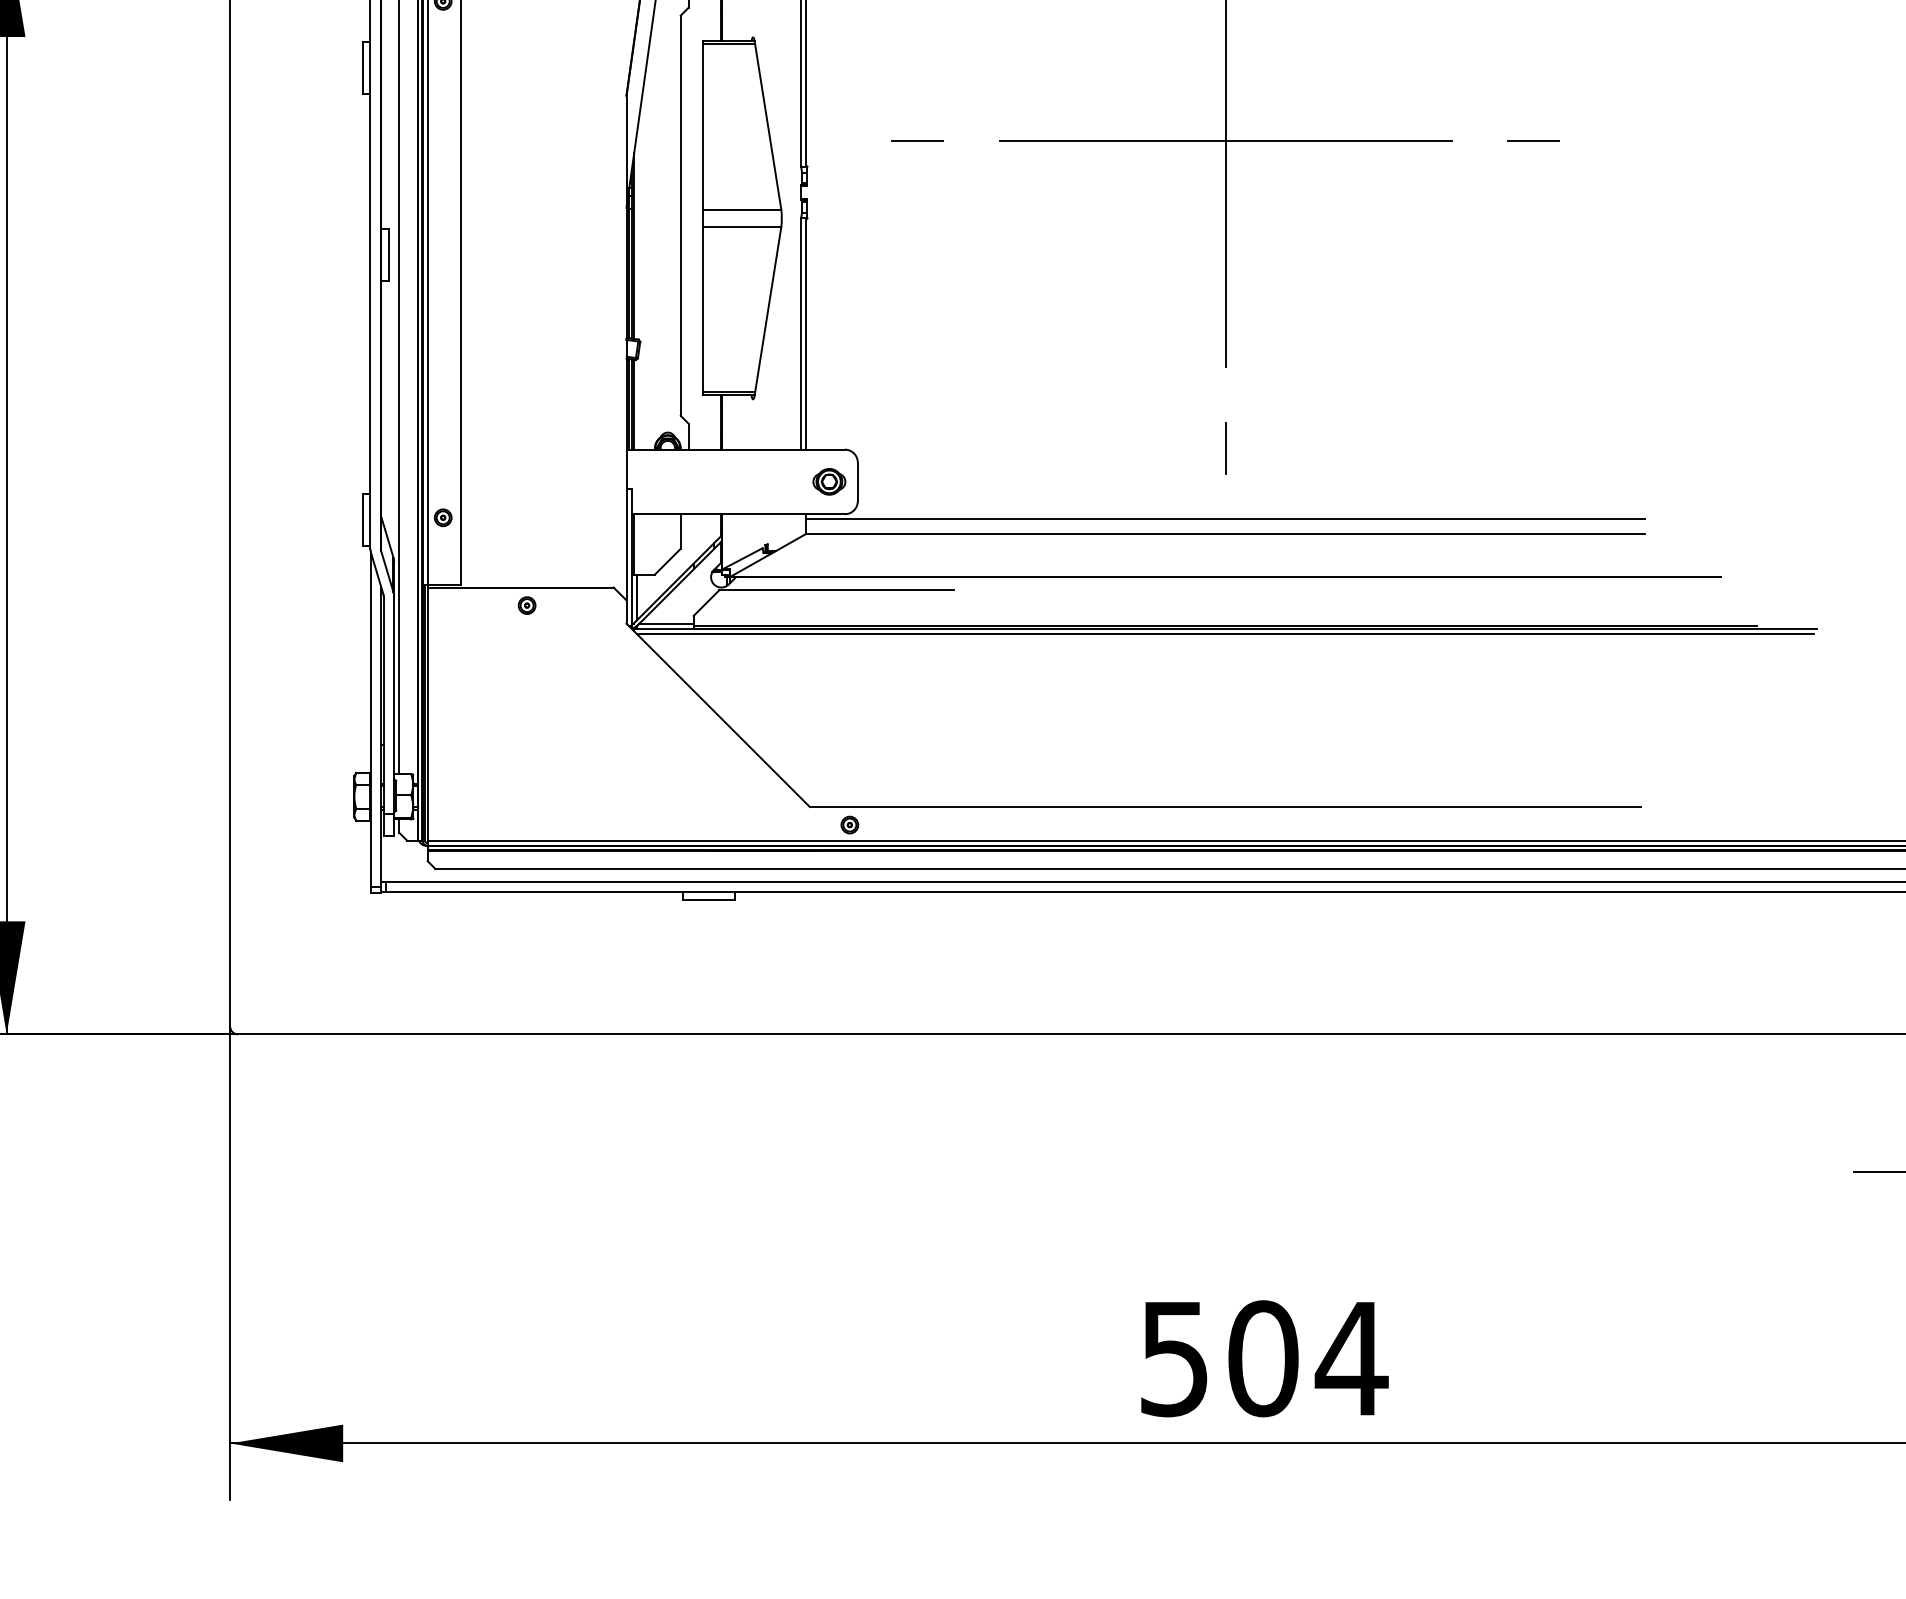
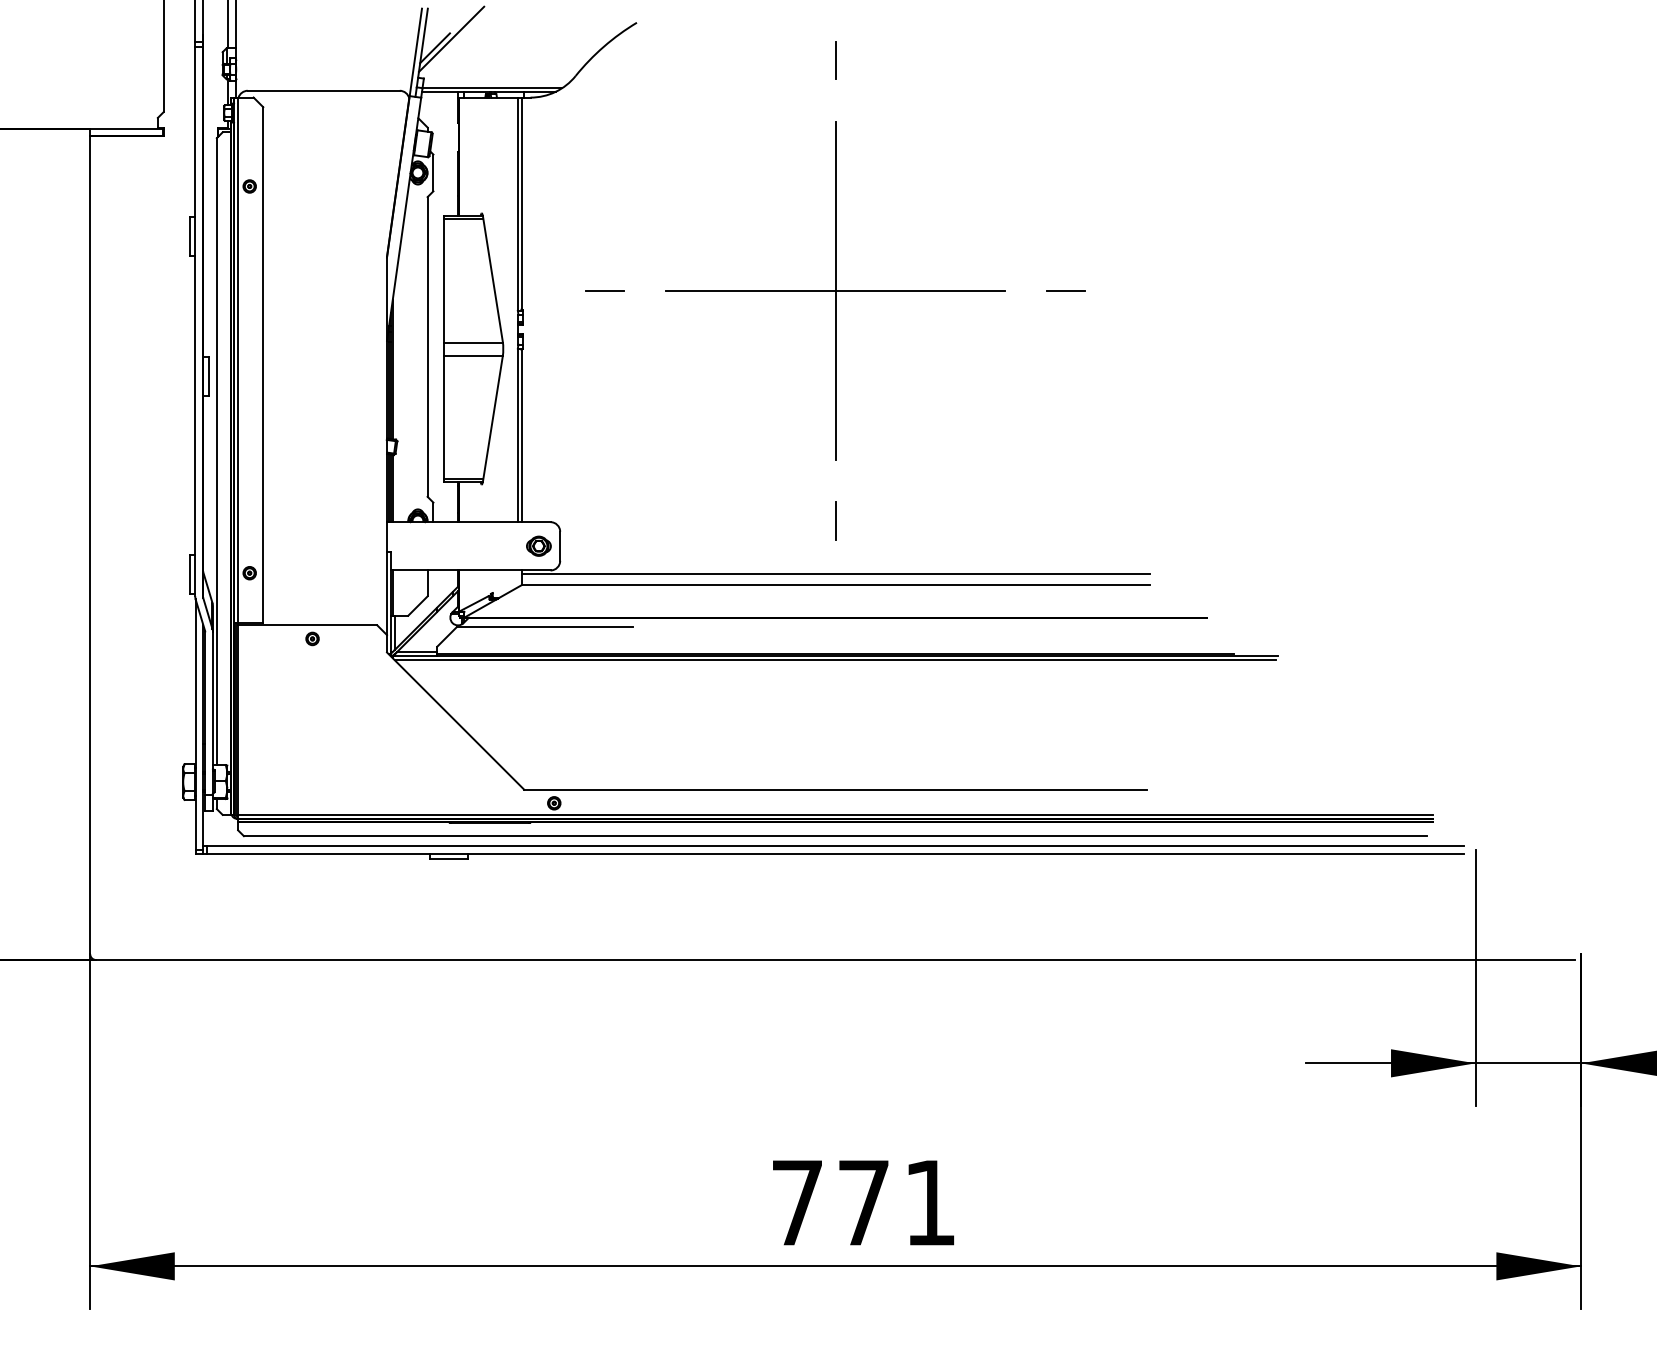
text: (1264, 1358) -> (864, 1202), 504 -> 771

